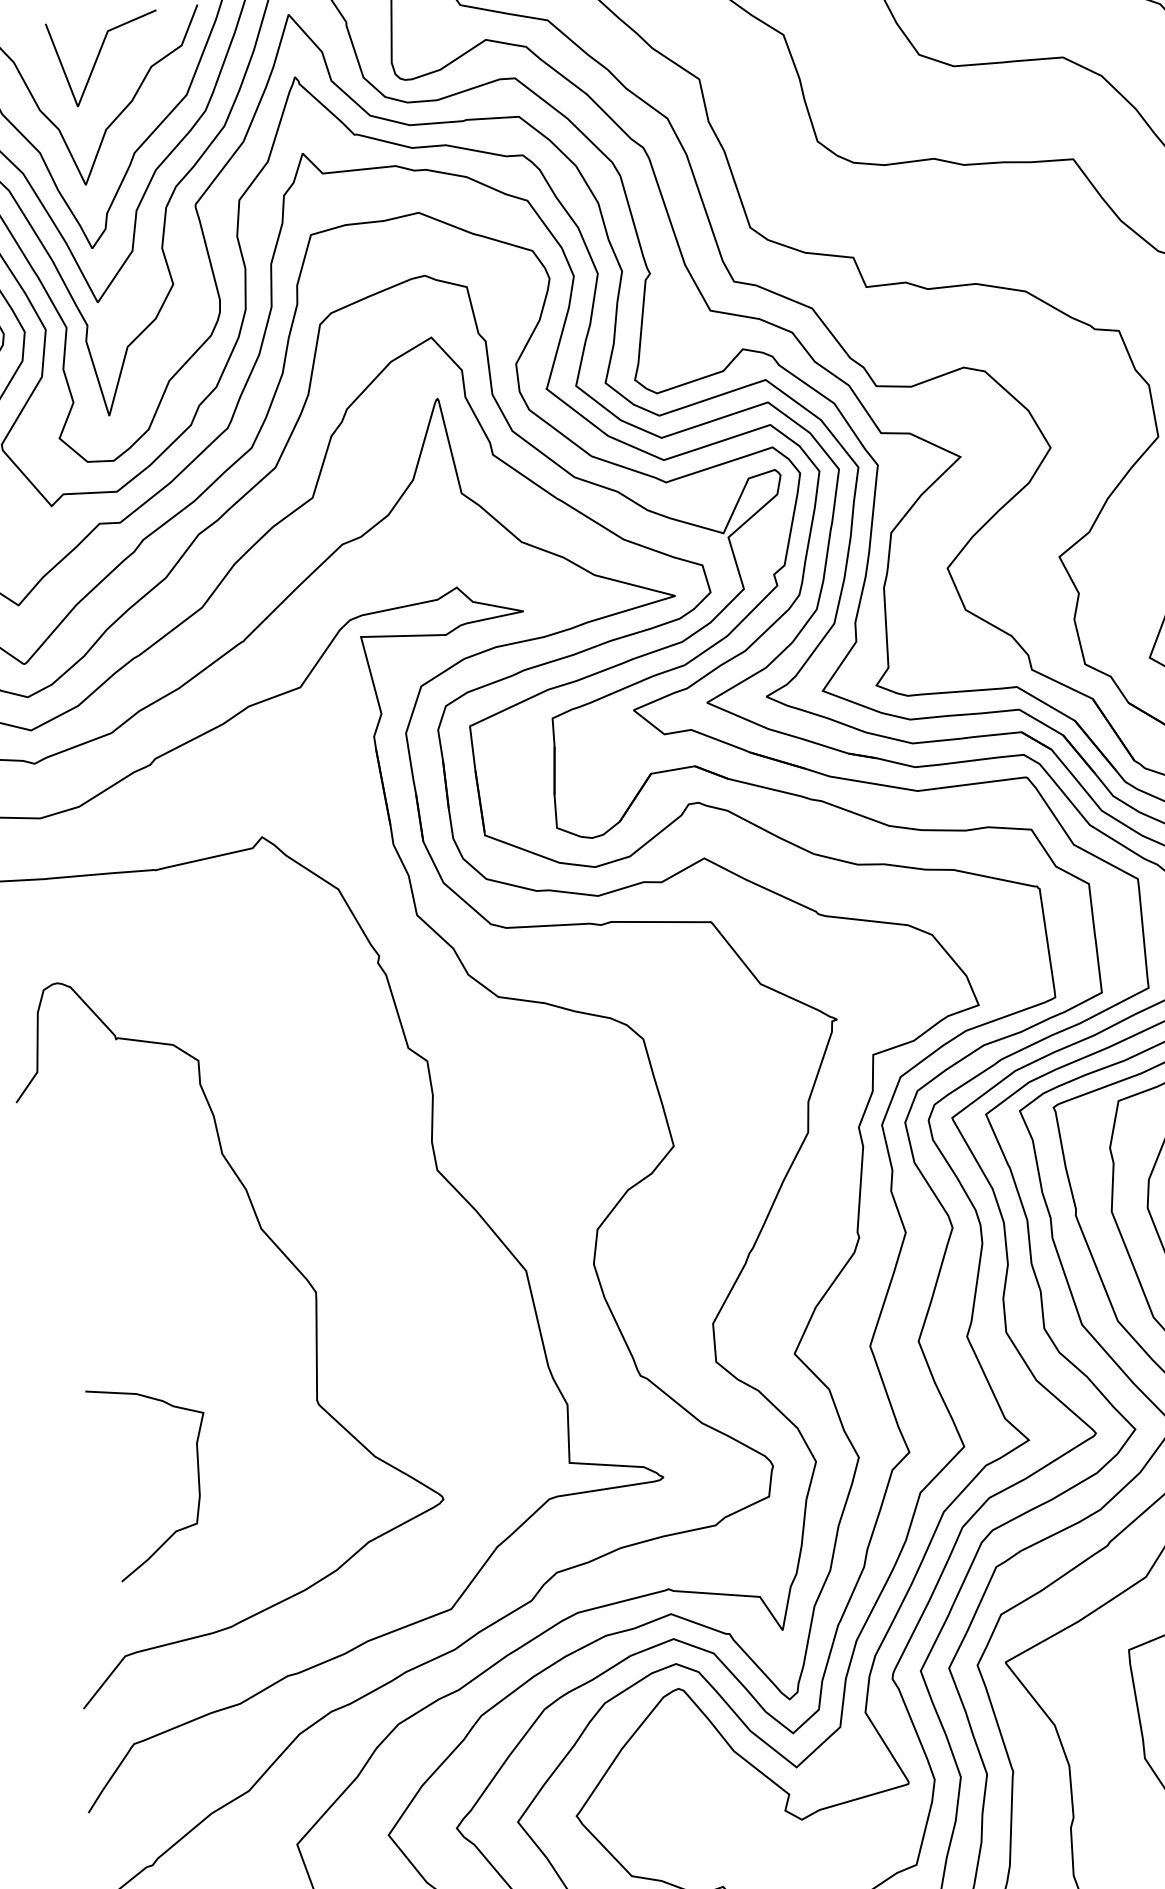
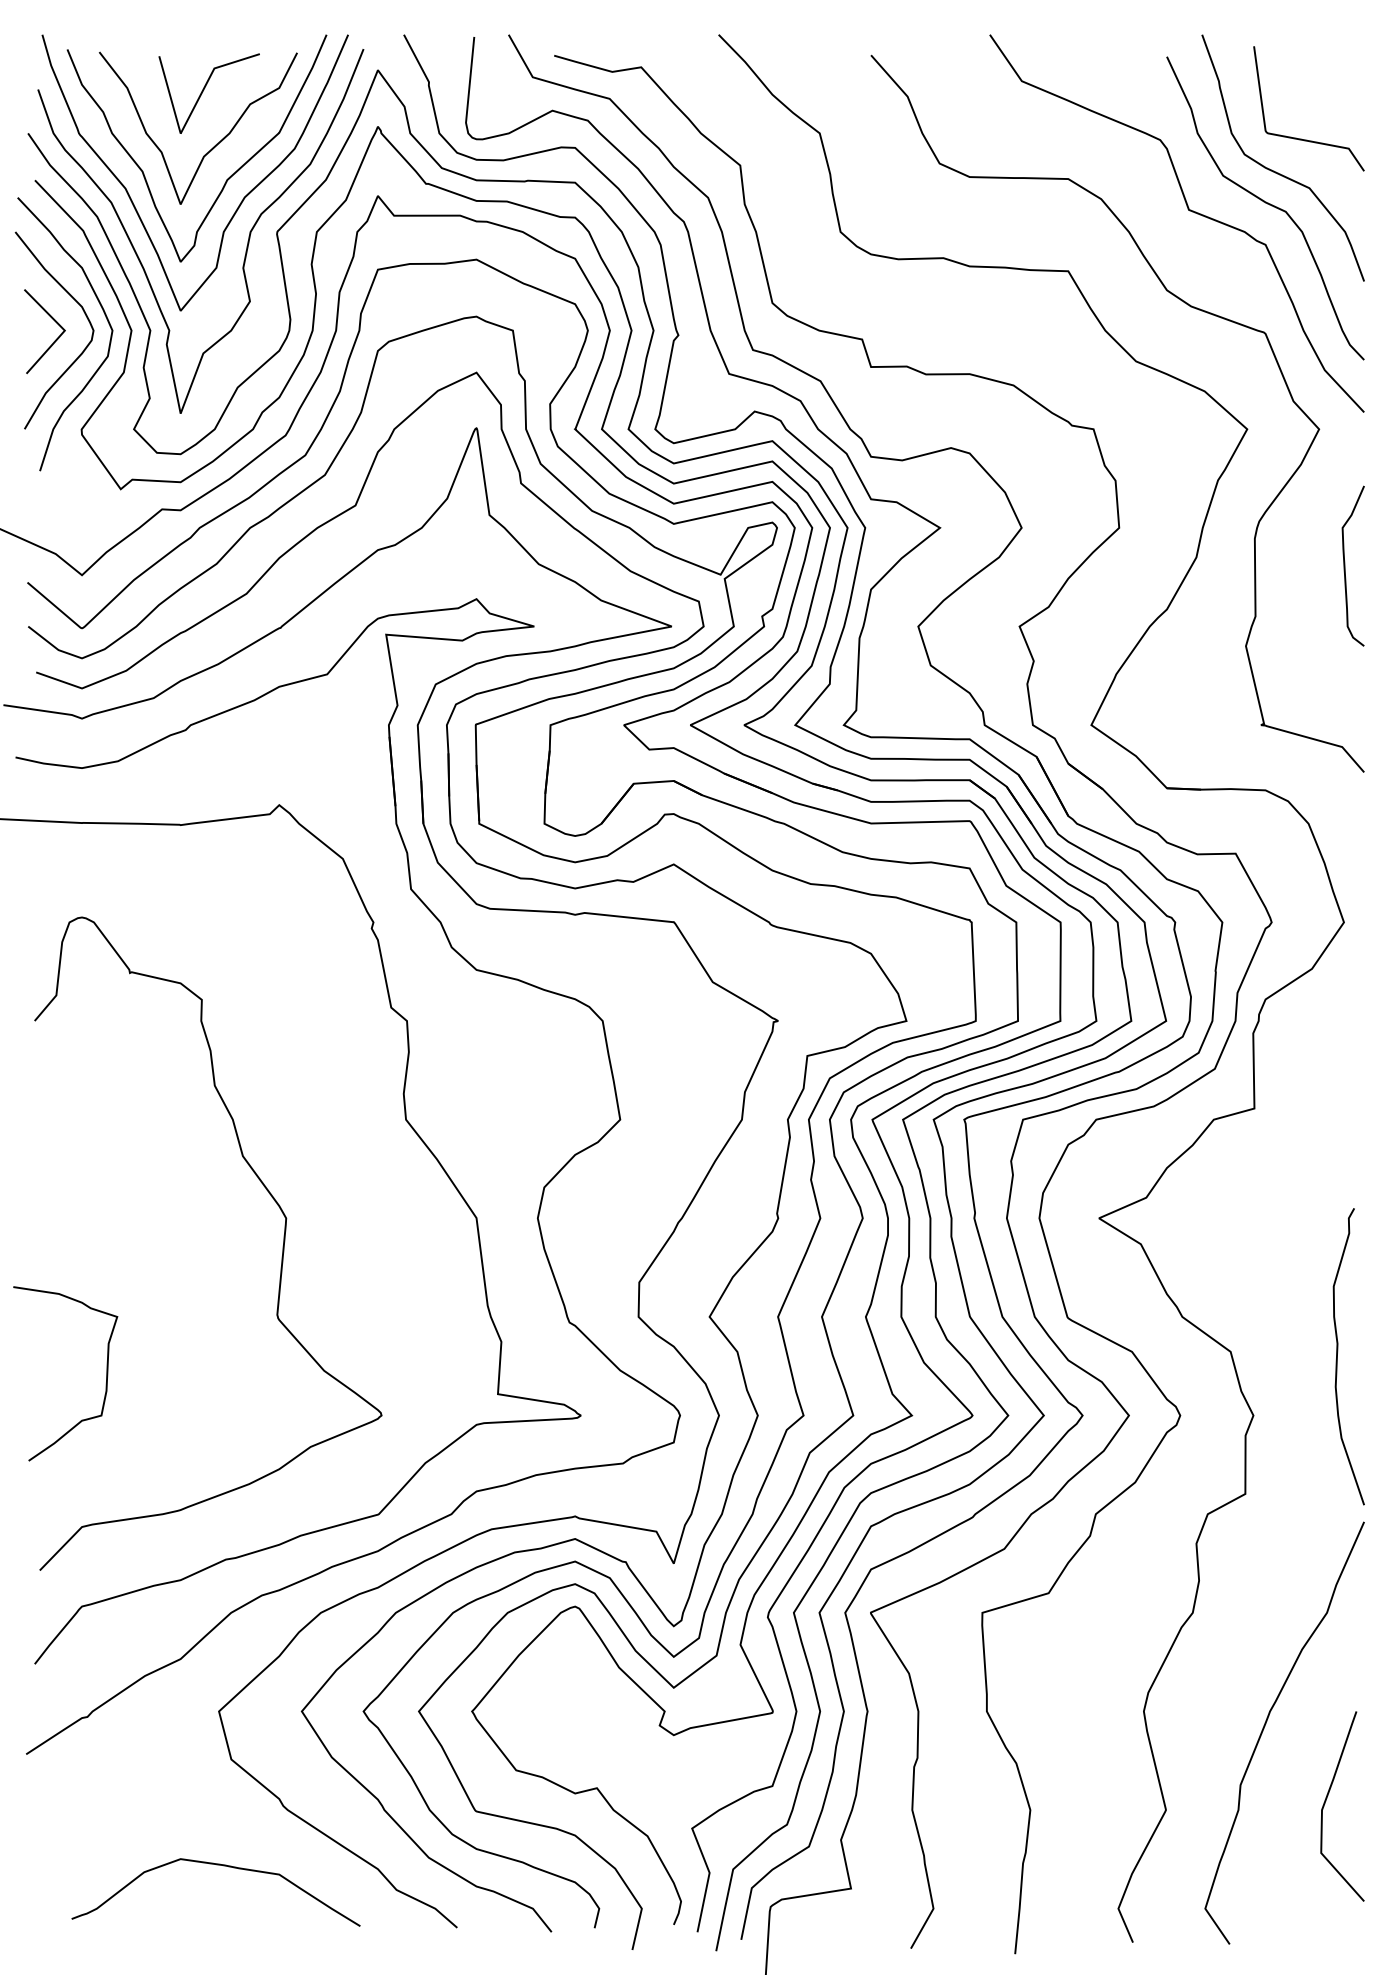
curve: (197, 1476) -> (106, 1373), moved

